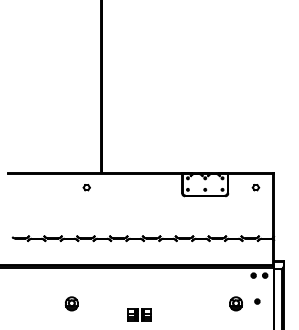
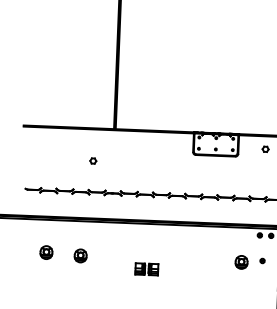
part: (86, 187) -> (92, 160), moved
part: (36, 301) -> (46, 252), added

